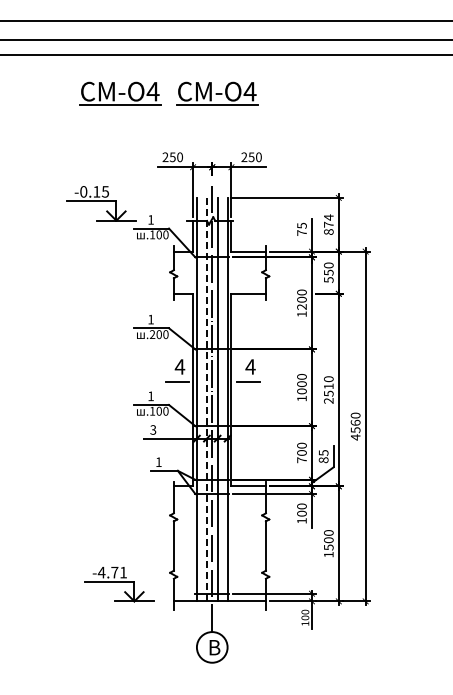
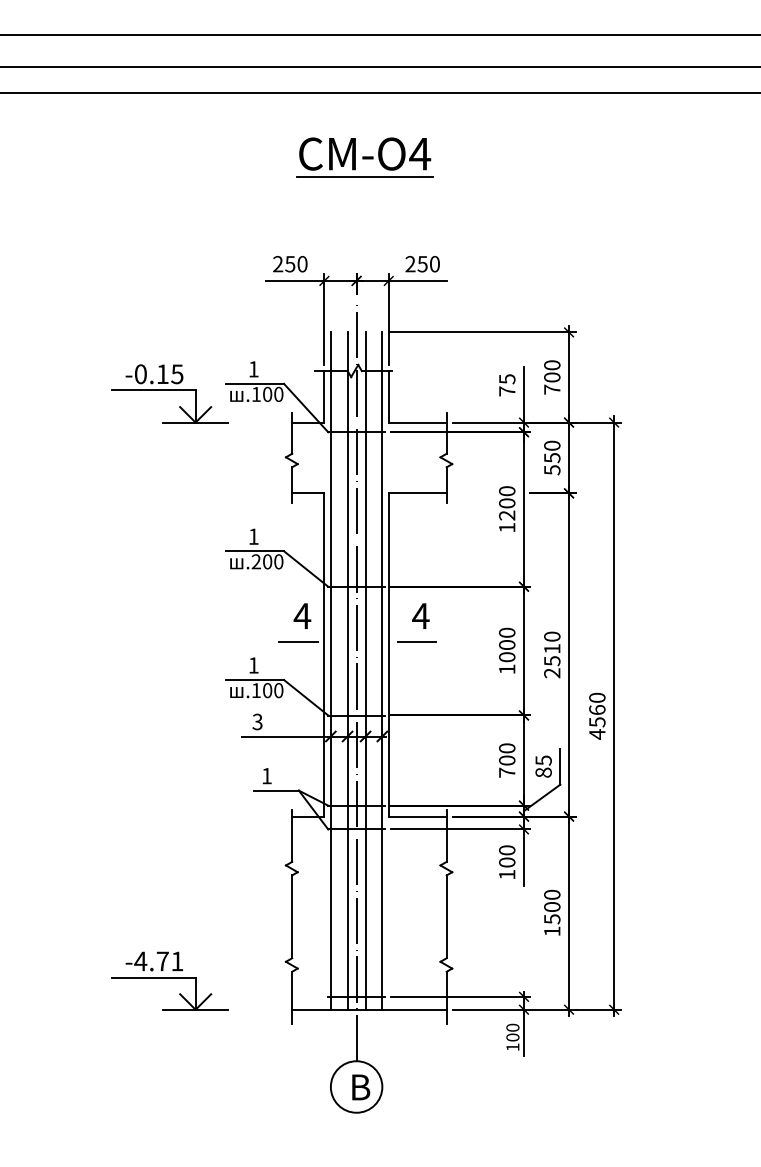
part: (120, 93) -> (202, 157), removed
part: (101, 203) -> (170, 393), moved
text: (328, 224) -> (551, 377), 874 -> 700
line: (206, 399) -> (346, 670), dashed -> solid
part: (119, 584) -> (170, 981), moved

